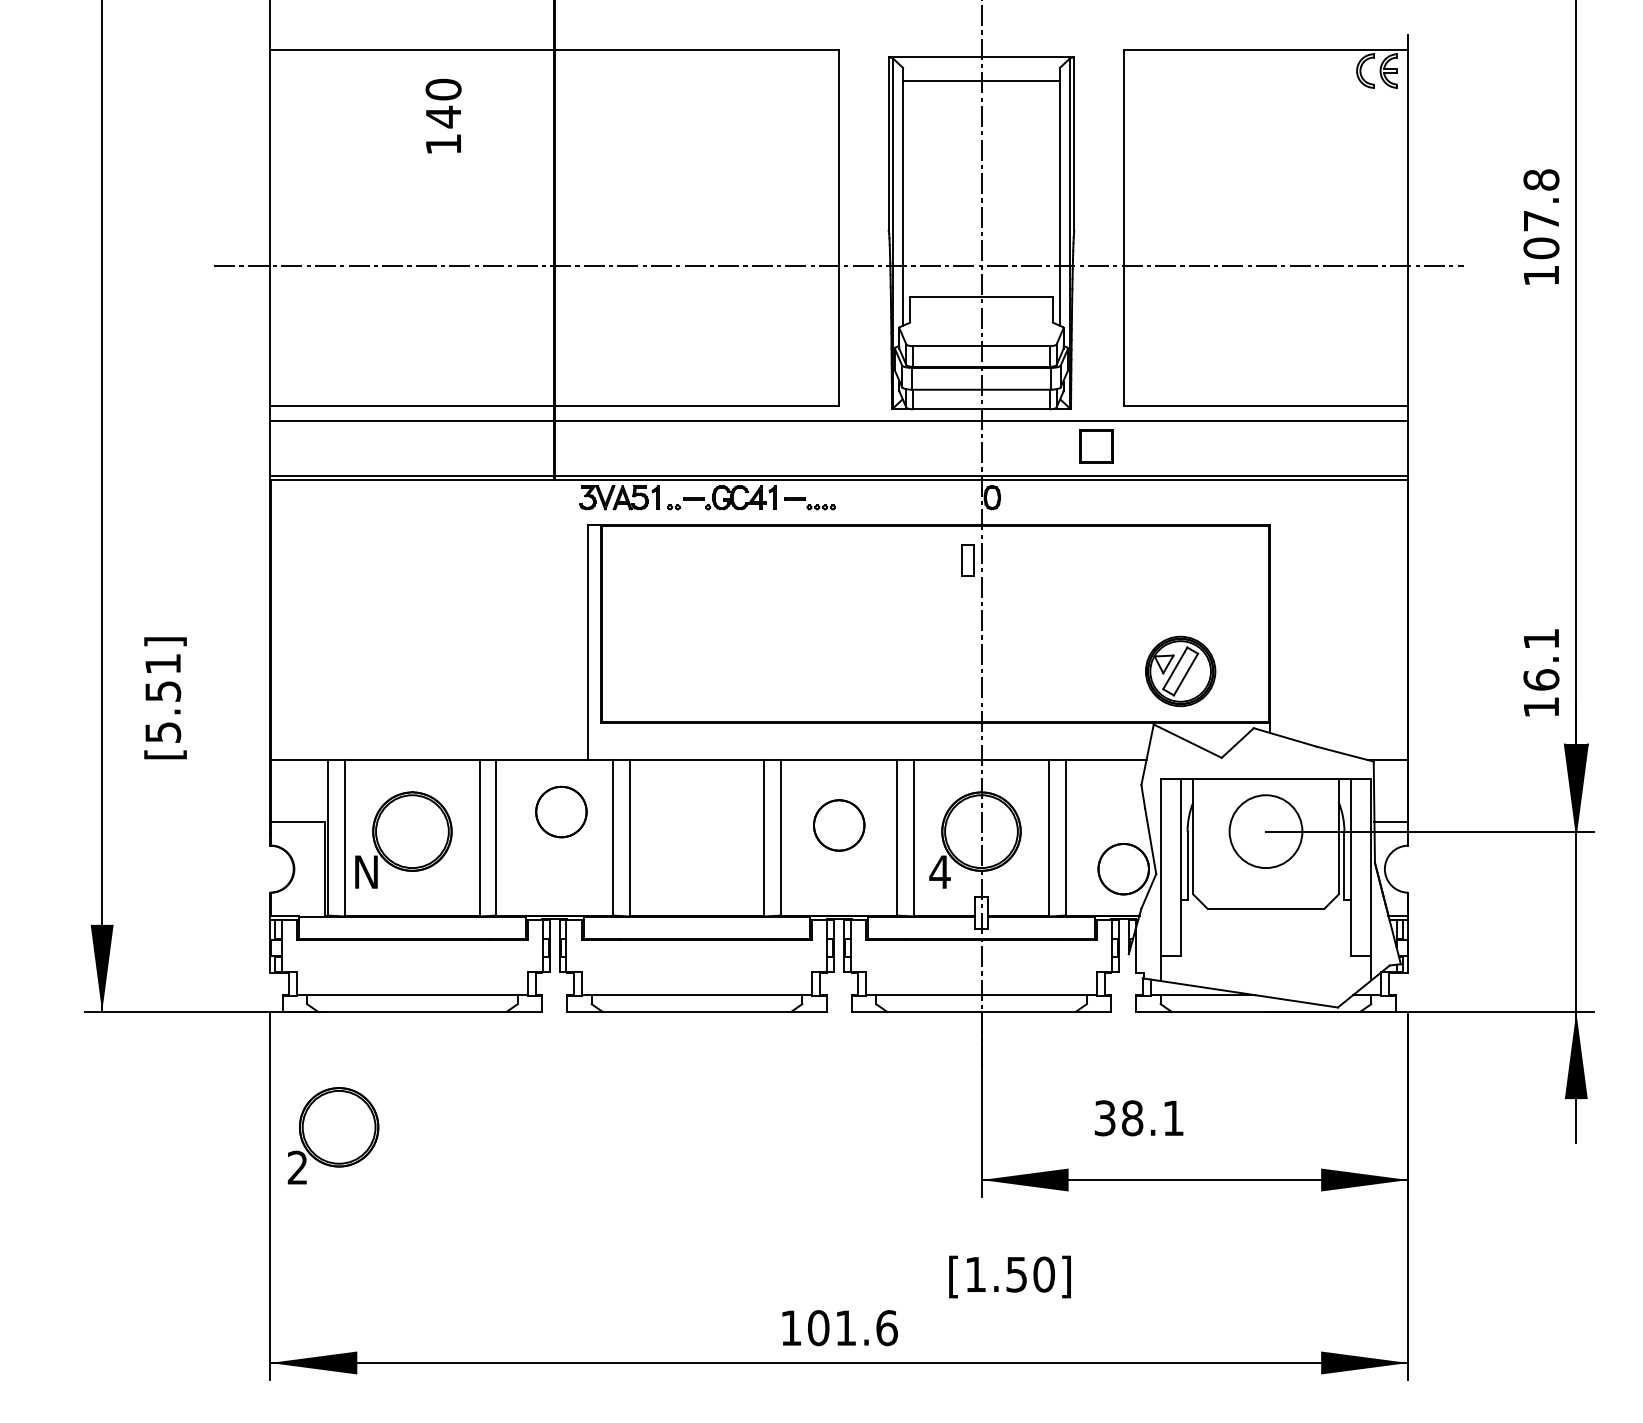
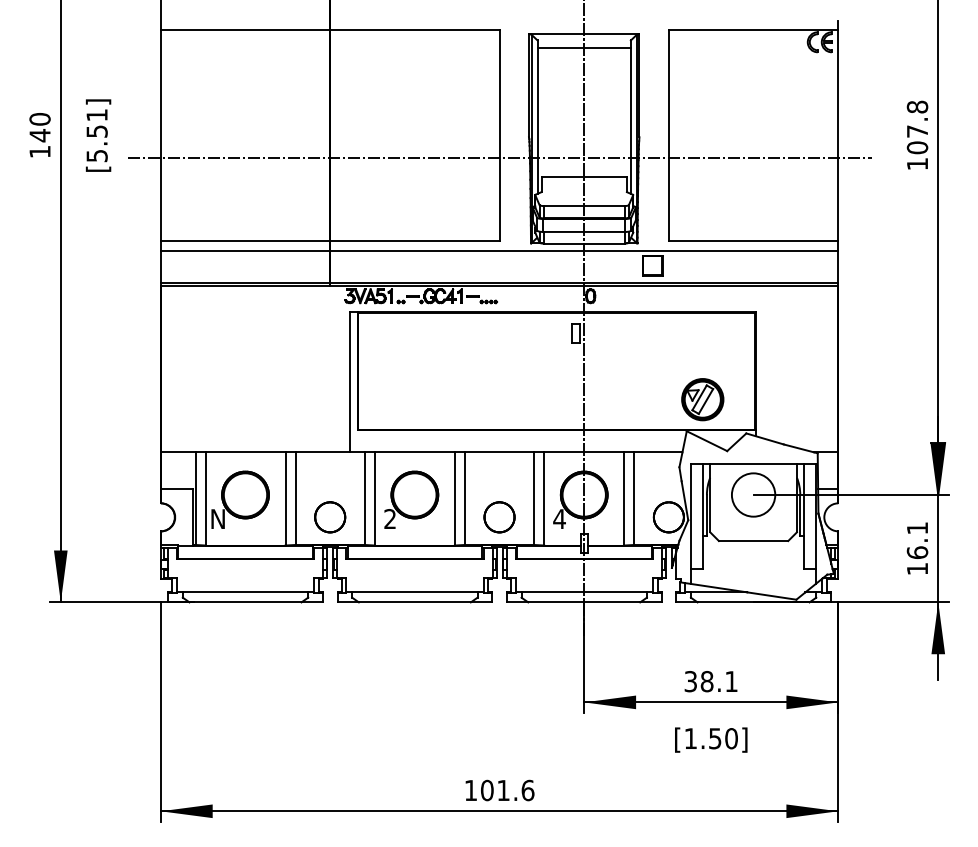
text: (442, 116) -> (39, 135), moved
text: (1541, 672) -> (917, 548), moved
text: (165, 698) -> (98, 135), moved
part: (561, 812) -> (330, 517), moved
part: (839, 825) -> (499, 517), moved
text: (1138, 1118) -> (710, 681), moved
part: (333, 1134) -> (411, 499), moved
text: (1010, 1275) -> (711, 739), moved

